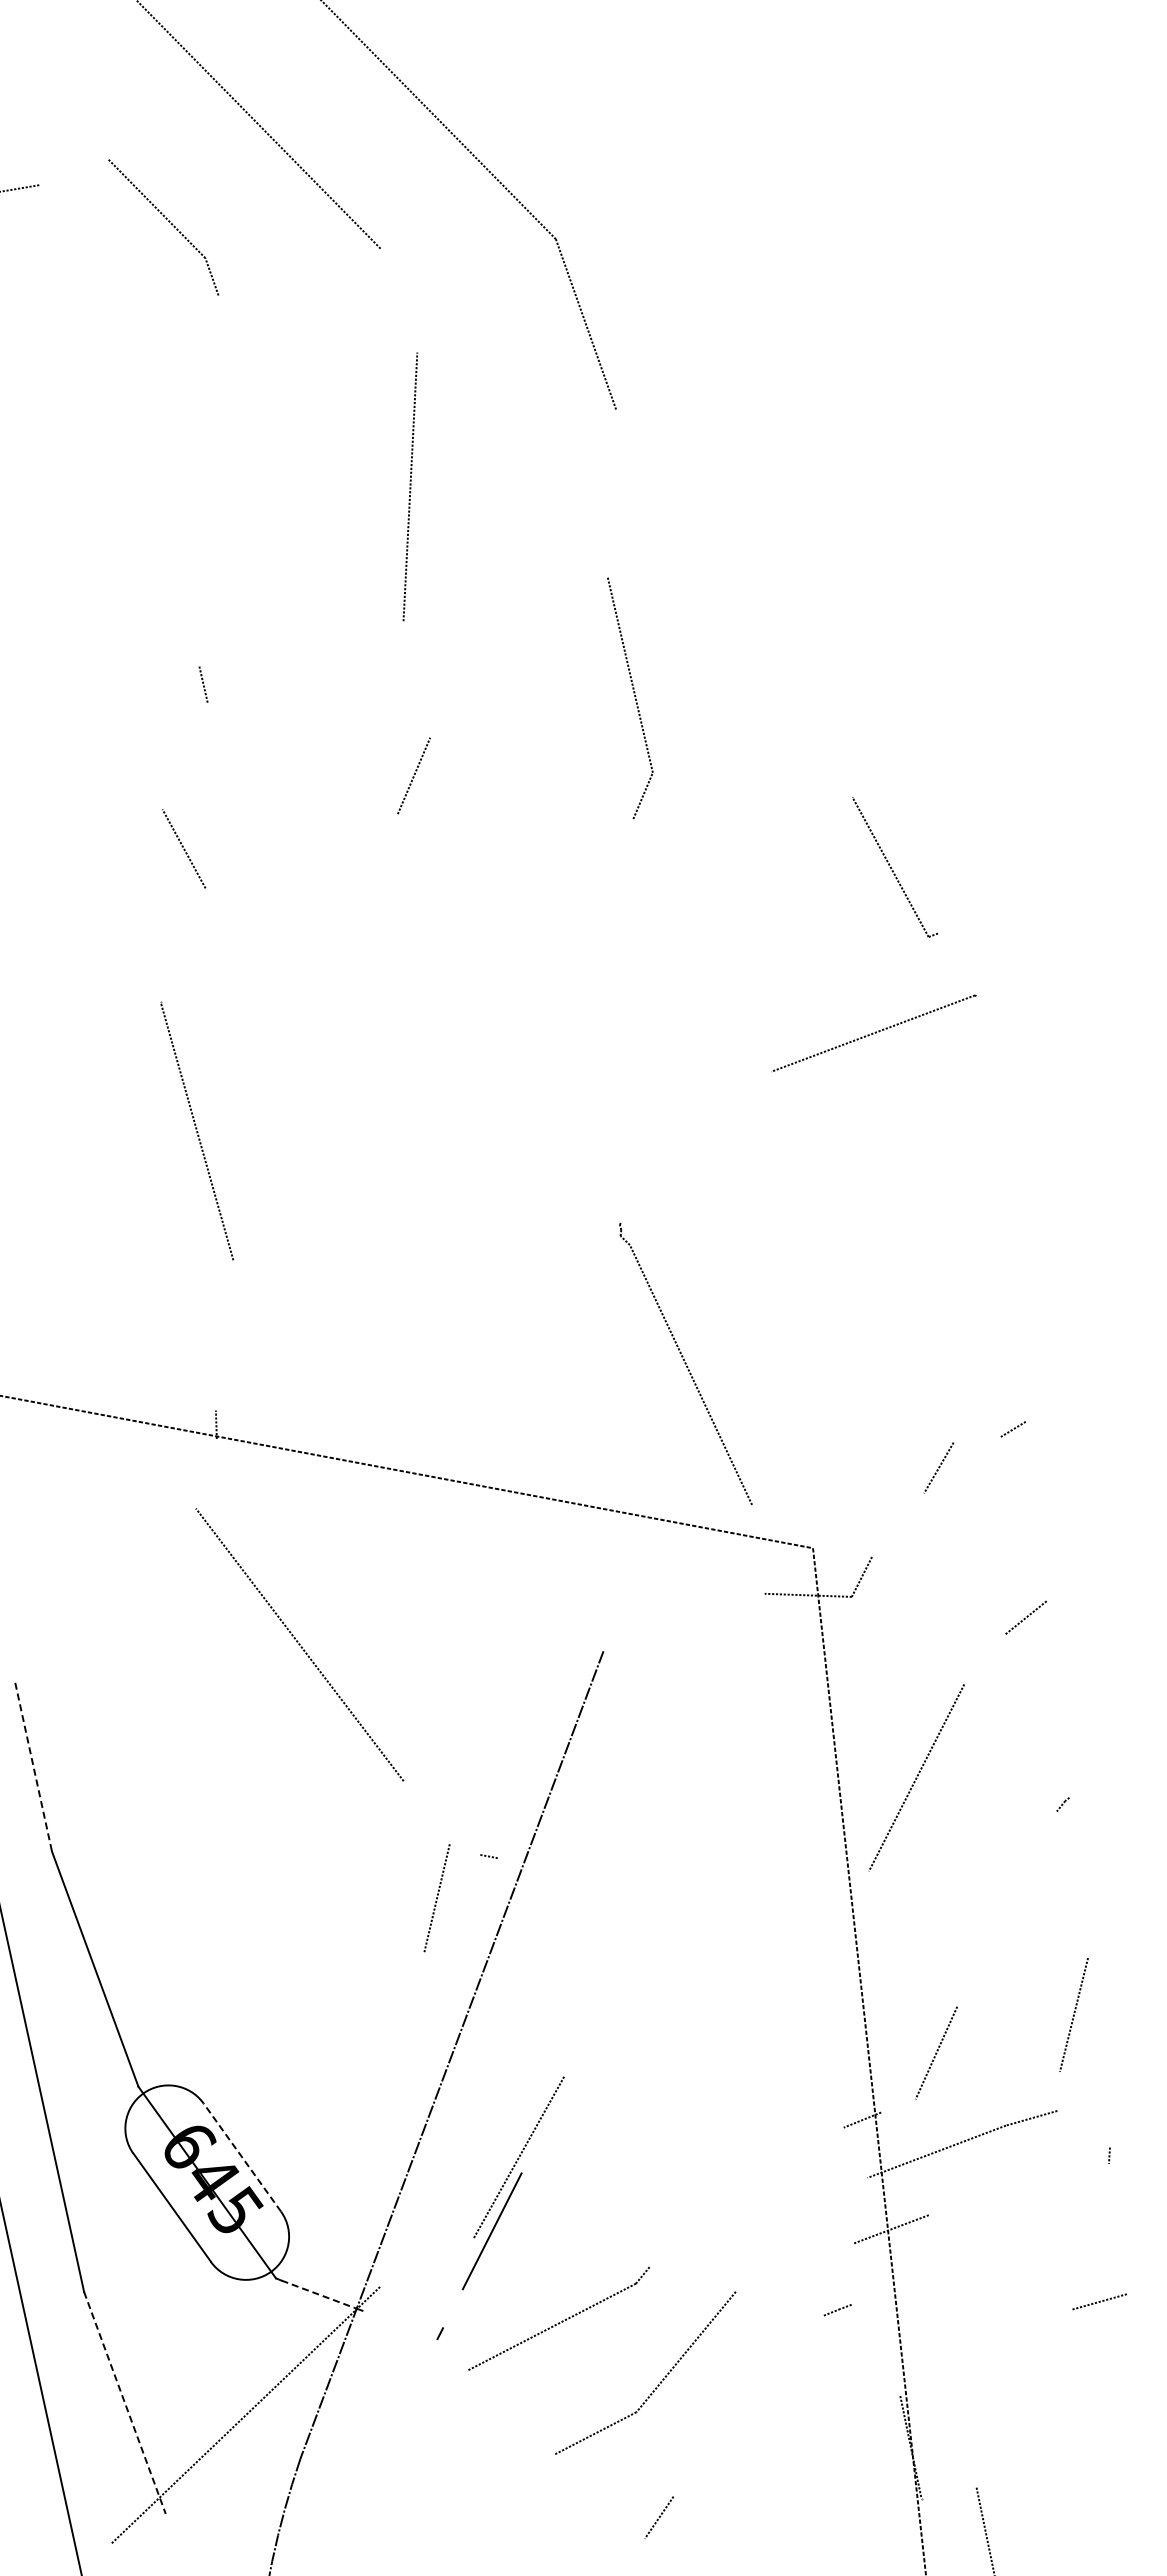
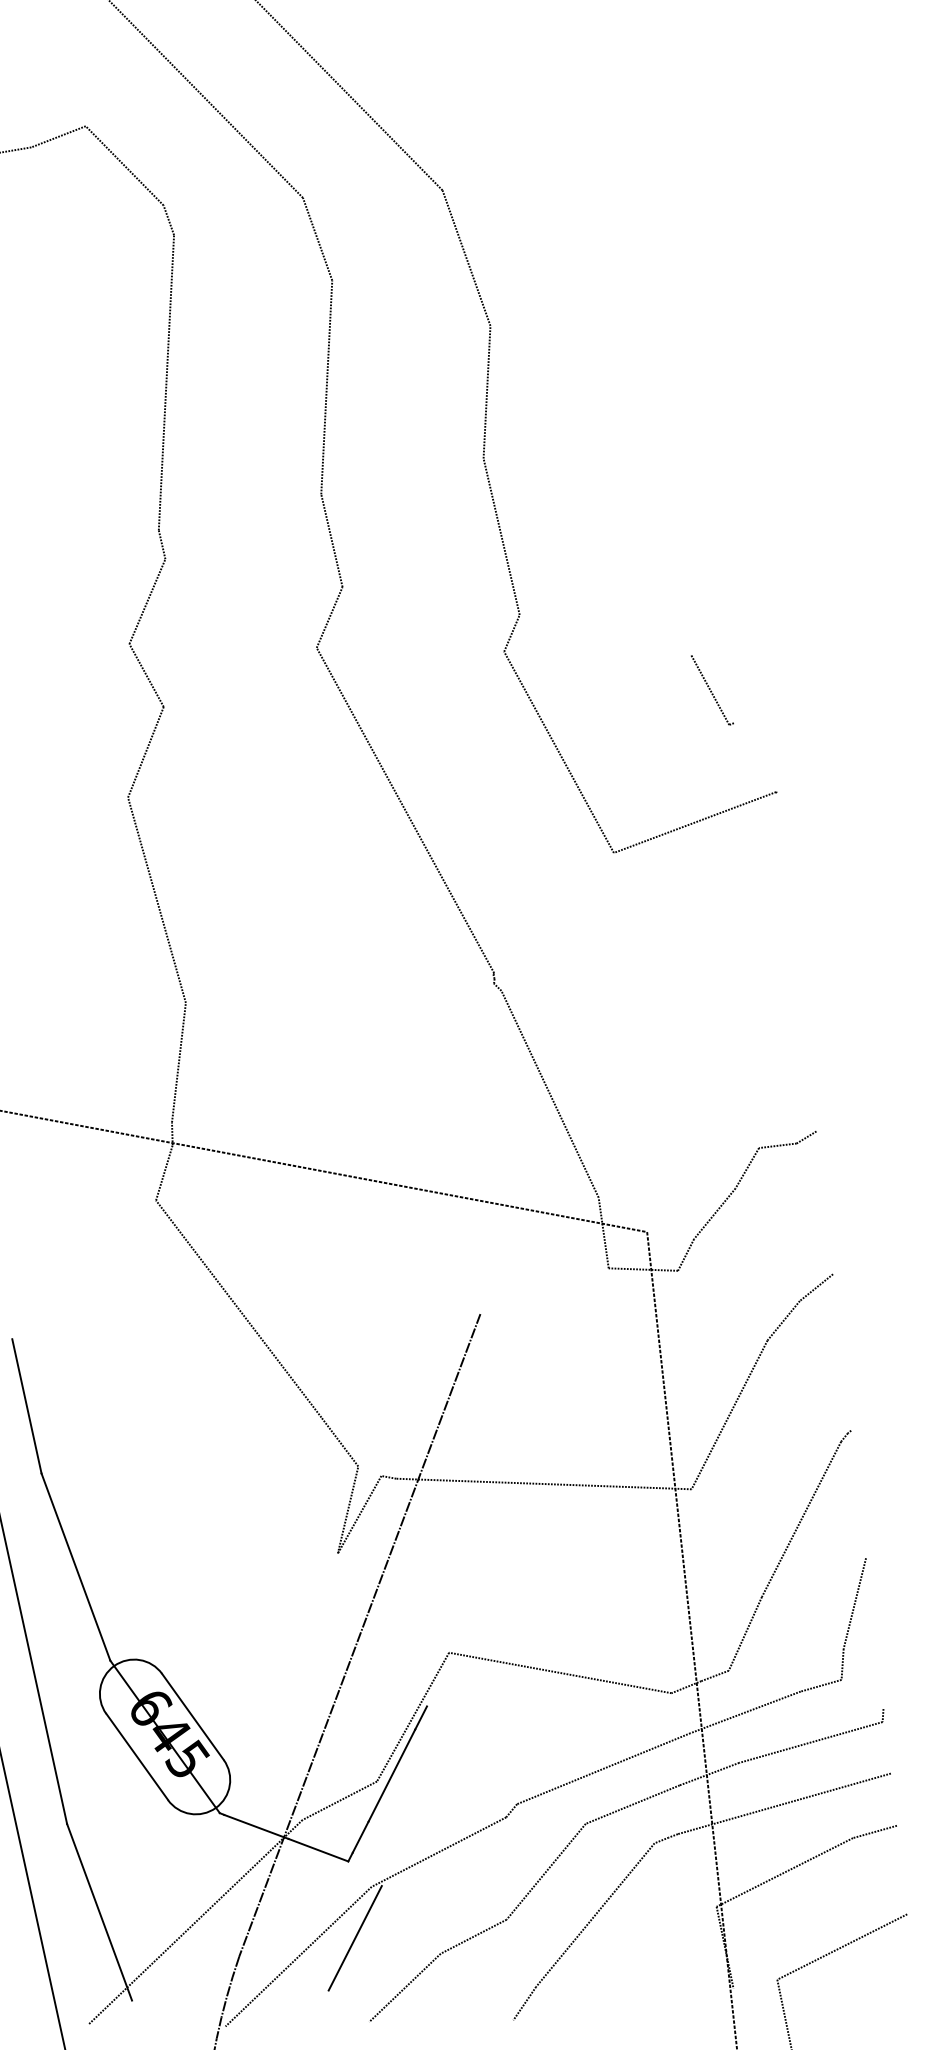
line: (73, 171) -> (58, 136), added
line: (398, 300) -> (317, 239), added
line: (208, 480) -> (166, 382), added
line: (611, 492) -> (486, 391), added
line: (416, 679) -> (331, 540), added
line: (184, 755) -> (146, 601), added
part: (895, 867) -> (712, 690), size x0.62
line: (182, 945) -> (145, 752), added
line: (702, 945) -> (559, 752), added
line: (508, 1018) -> (404, 810), added
line: (224, 1335) -> (178, 1062), added
line: (976, 1439) -> (777, 1145), added
line: (205, 1473) -> (163, 1172), added
line: (898, 1525) -> (715, 1214), added
line: (758, 1548) -> (603, 1232), added
line: (984, 1659) -> (783, 1320), added
line: (33, 1767) -> (26, 1406), dashed -> solid
line: (426, 1811) -> (339, 1441), added
line: (682, 1864) -> (543, 1483), added
line: (451, 1903) -> (359, 1514), added
line: (1006, 1908) -> (801, 1518), added
line: (1058, 2090) -> (842, 1663), added
line: (703, 2101) -> (559, 1672), added
line: (898, 2105) -> (715, 1675), added
line: (242, 2157) -> (193, 1716), dashed -> solid
line: (528, 2158) -> (420, 1717), added
line: (1018, 2189) -> (810, 1742), added
line: (758, 2222) -> (603, 1768), added
line: (426, 2262) -> (339, 1800), added
line: (985, 2266) -> (784, 1803), added
line: (794, 2267) -> (632, 1804), added
line: (319, 2294) -> (254, 1825), dashed -> solid
line: (452, 2308) -> (360, 1837), added
line: (399, 2324) -> (318, 1849), added
line: (985, 2352) -> (784, 1872), added
line: (125, 2403) -> (100, 1912), dashed -> solid
line: (747, 2406) -> (595, 1915), added
line: (445, 2435) -> (354, 1938), added
line: (1057, 2446) -> (841, 1946), added
line: (374, 2458) -> (298, 1956), added
line: (508, 2497) -> (404, 1987), added

